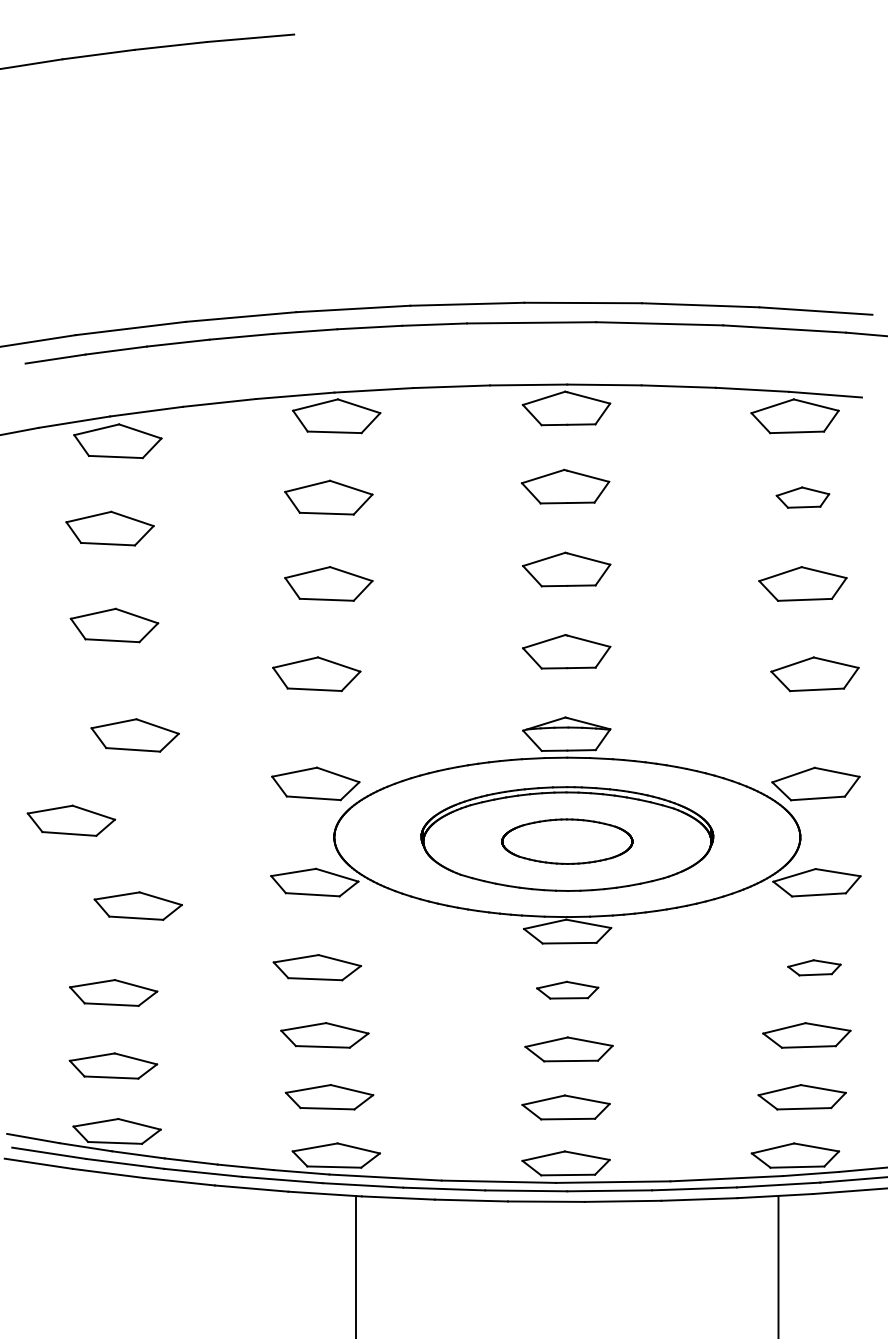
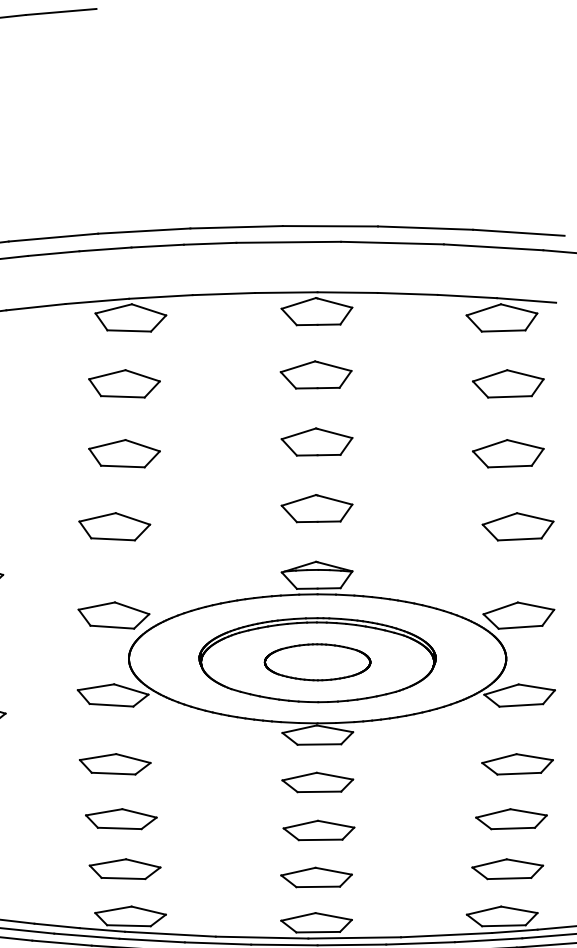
part: (802, 497) -> (507, 383), size x1.67
part: (814, 967) -> (517, 764), size x1.67
part: (567, 990) -> (317, 782), size x1.43

